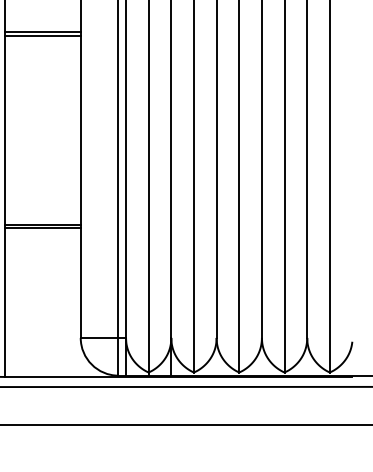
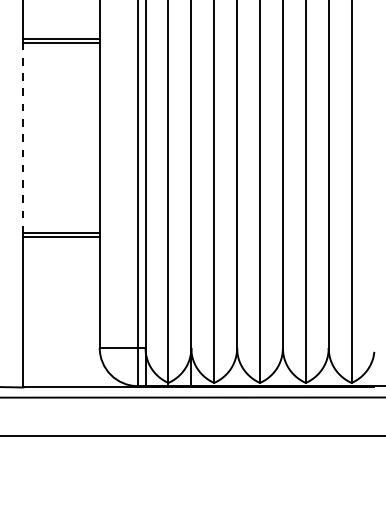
line: (5, 129) -> (23, 137), solid -> dashed

